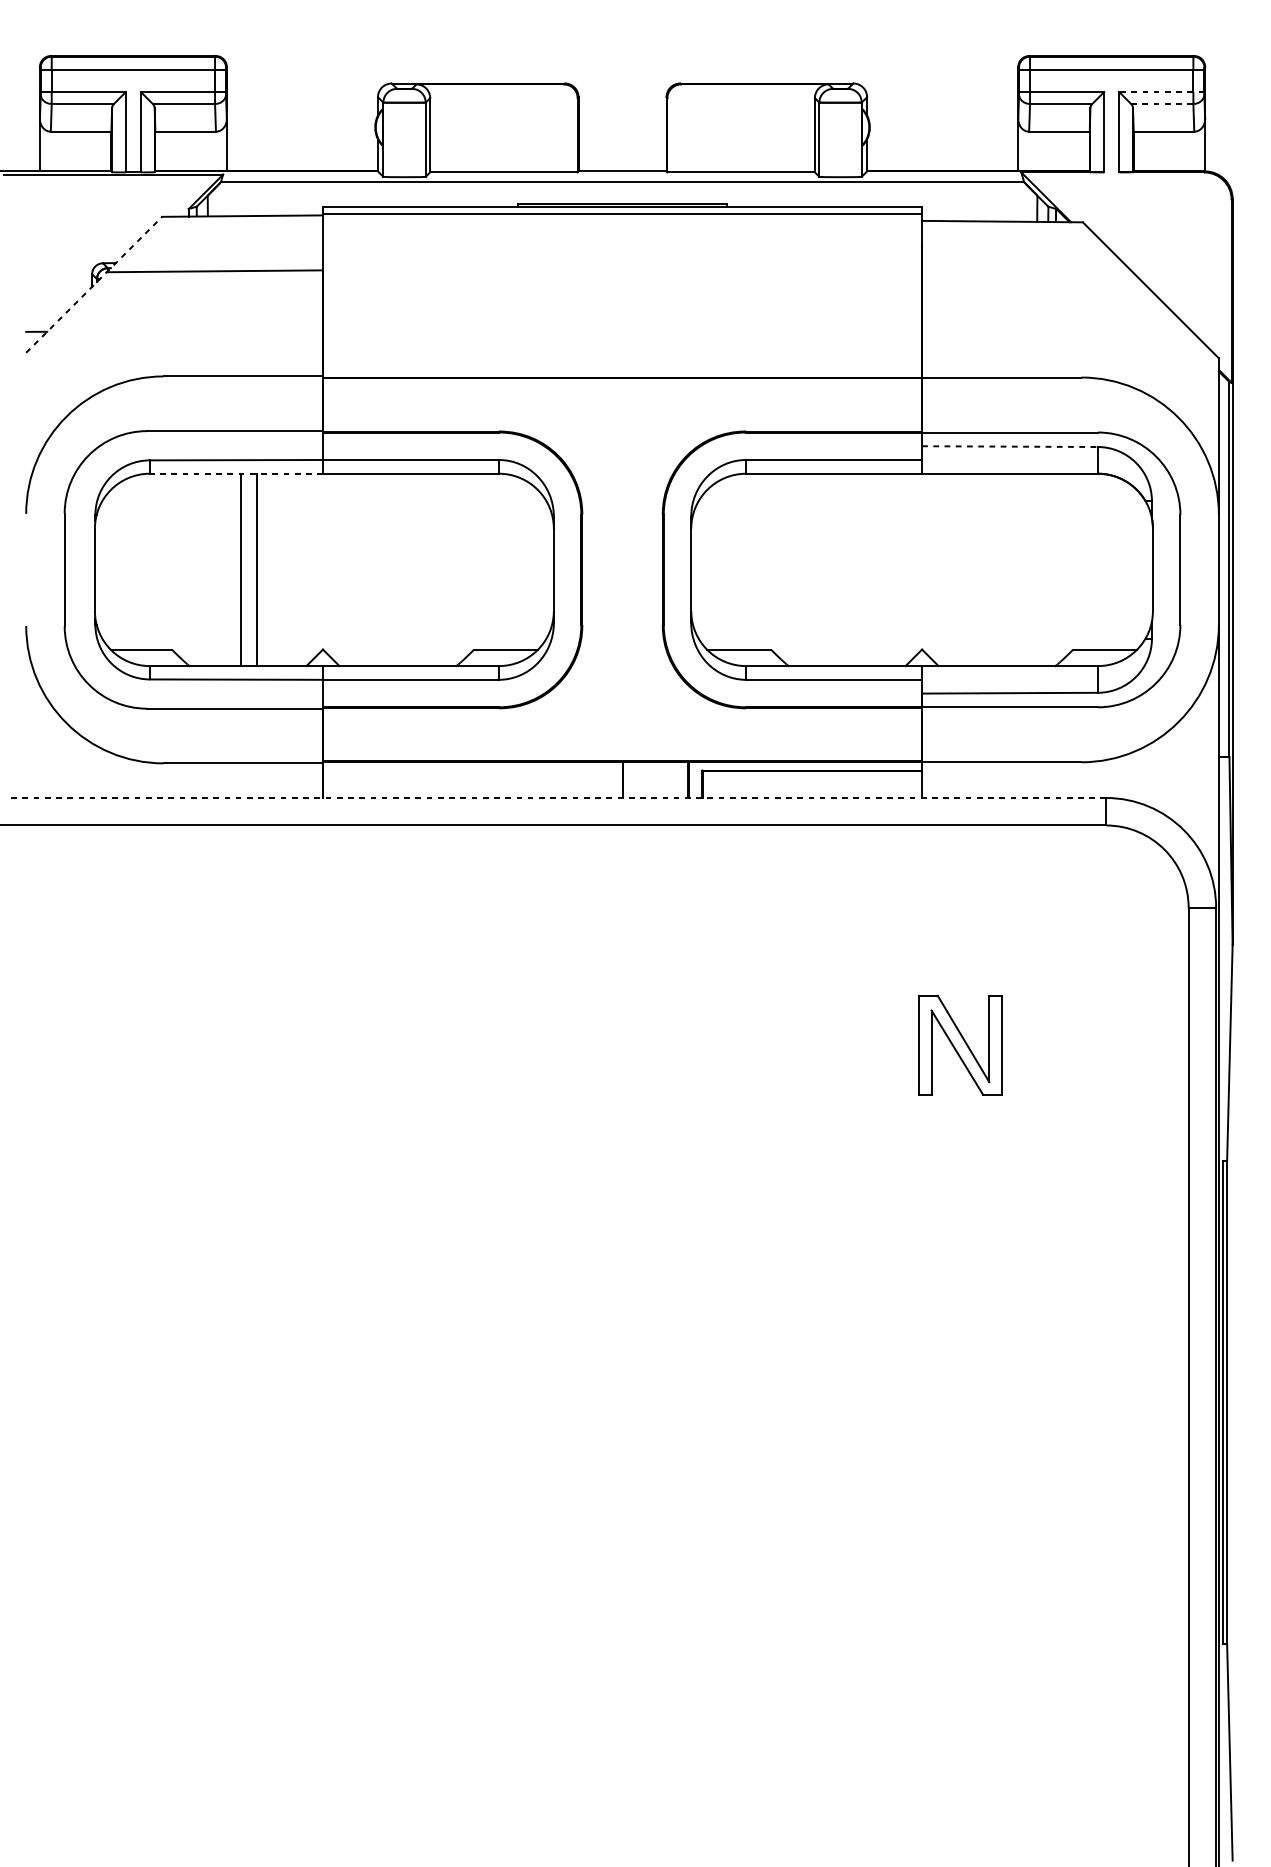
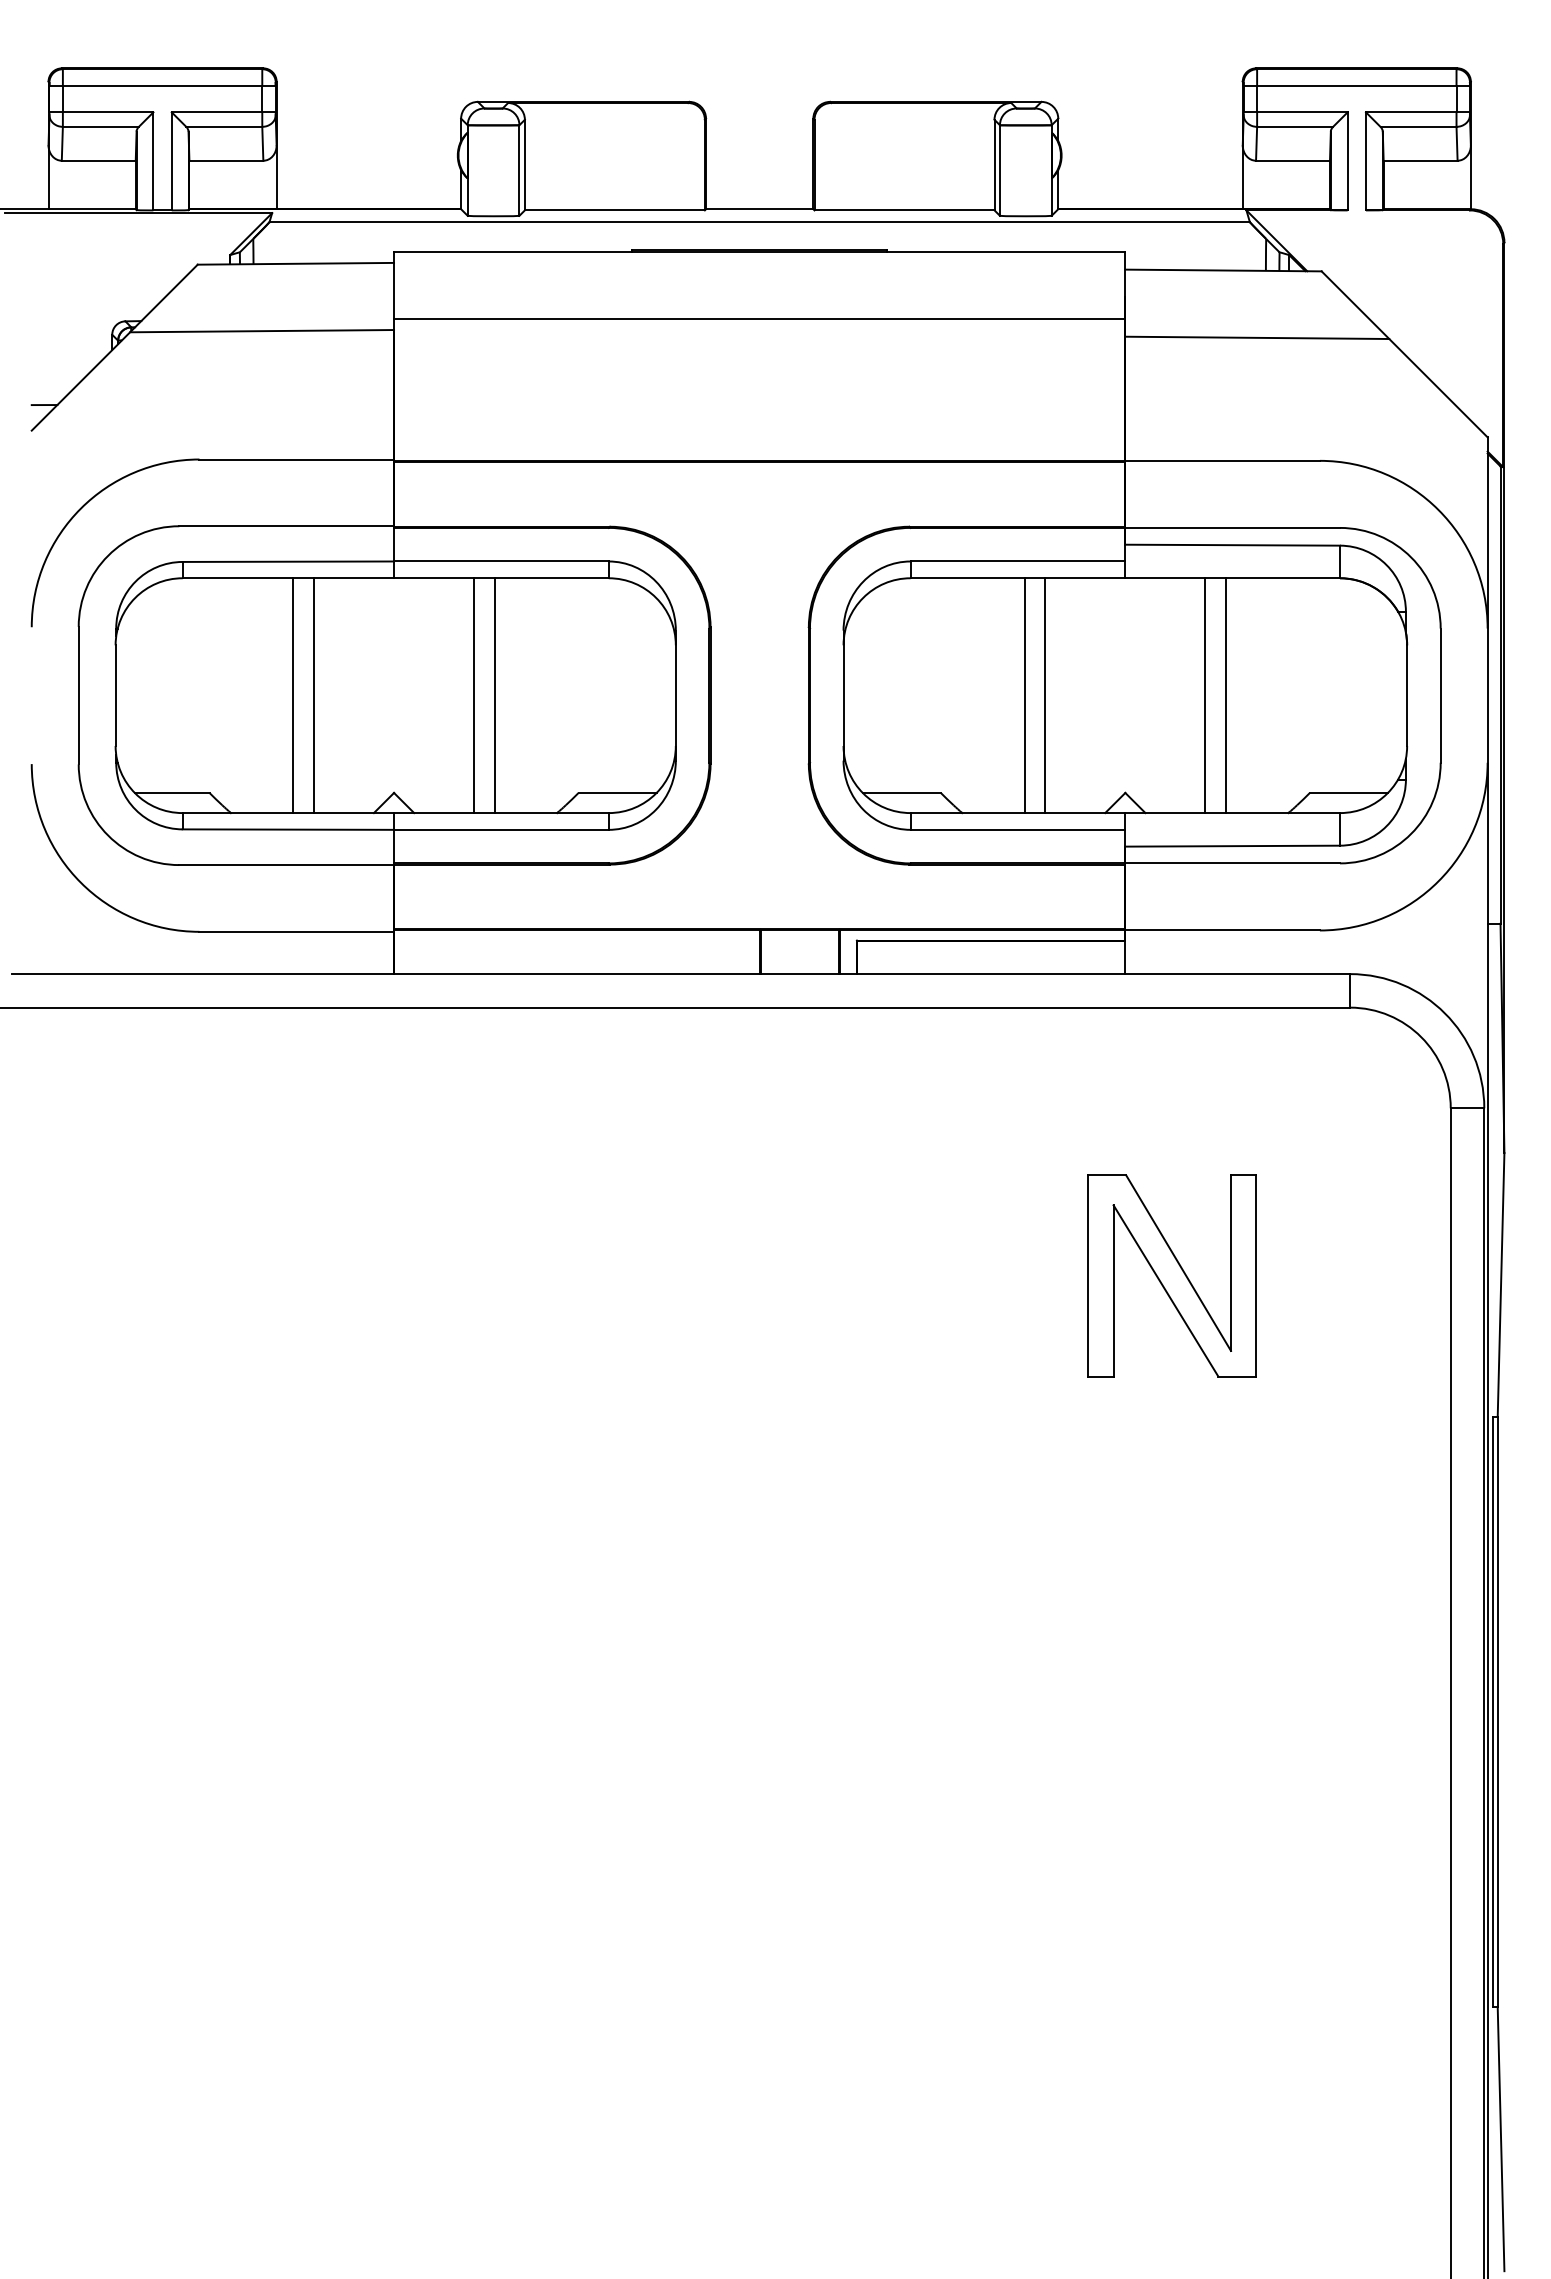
line: (1161, 92) -> (1417, 112), dashed -> solid
line: (1163, 103) -> (1419, 126), dashed -> solid
line: (622, 214) -> (759, 319), moved
line: (1030, 276) -> (1257, 337), added
line: (94, 284) -> (115, 347), dashed -> solid
line: (1010, 446) -> (1233, 545), dashed -> solid
line: (236, 473) -> (288, 578), dashed -> solid
line: (388, 569) -> (474, 695), added
line: (405, 569) -> (494, 695), added
line: (839, 569) -> (1024, 695), added
line: (856, 569) -> (1045, 695), added
line: (987, 569) -> (1205, 695), added
line: (1004, 569) -> (1225, 695), added
line: (557, 798) -> (680, 974), dashed -> solid
part: (959, 1044) -> (1171, 1275), size x1.67

